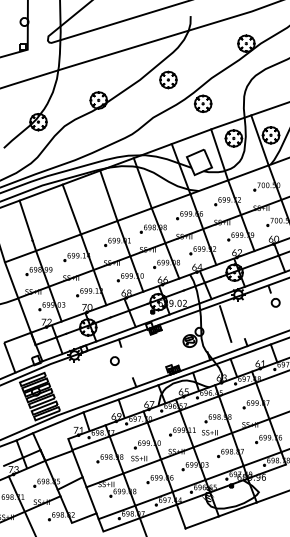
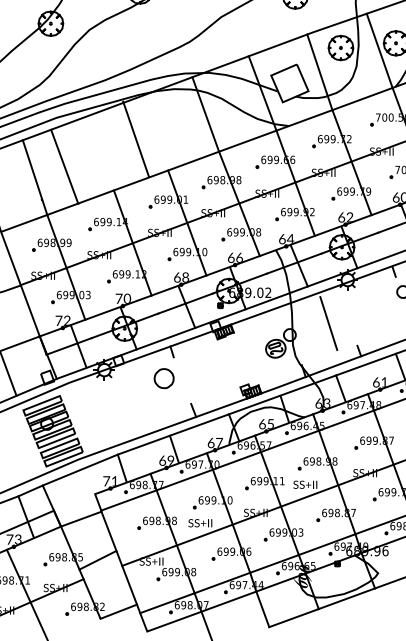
line: (108, 195) -> (135, 138), moved
line: (71, 209) -> (64, 166), moved
part: (114, 360) -> (163, 377), size x1.6

